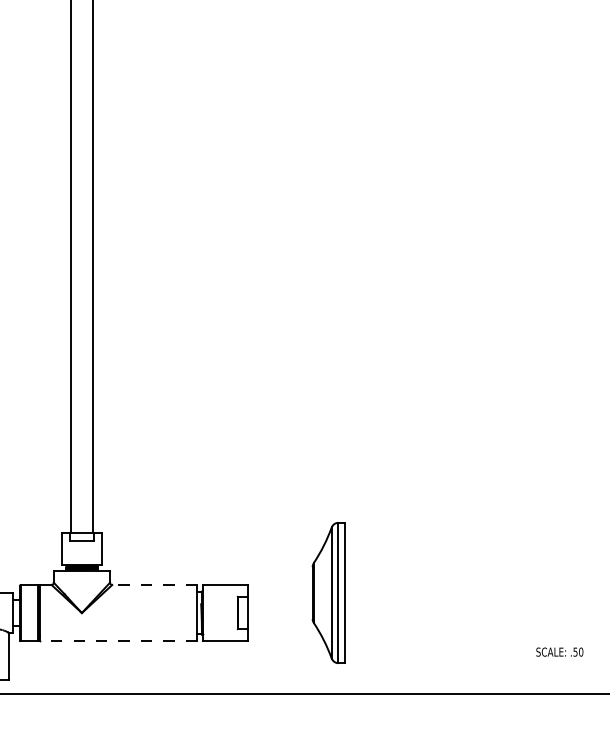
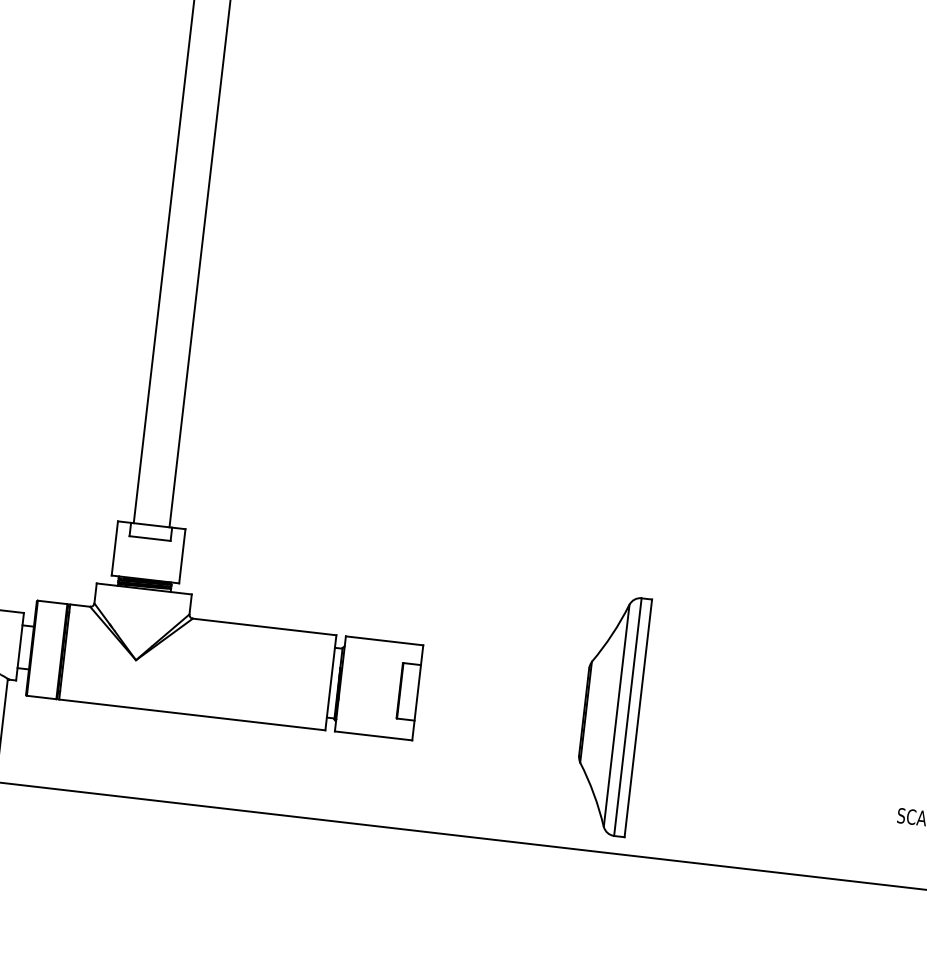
line: (154, 584) -> (264, 626), dashed -> solid
part: (328, 592) -> (611, 714), moved
line: (118, 641) -> (192, 715), dashed -> solid

